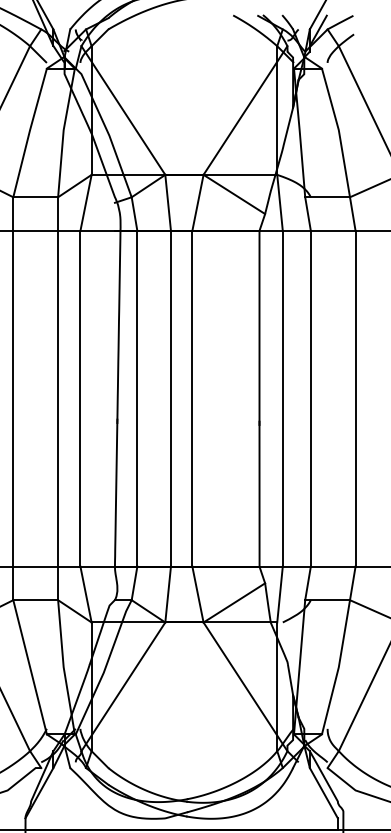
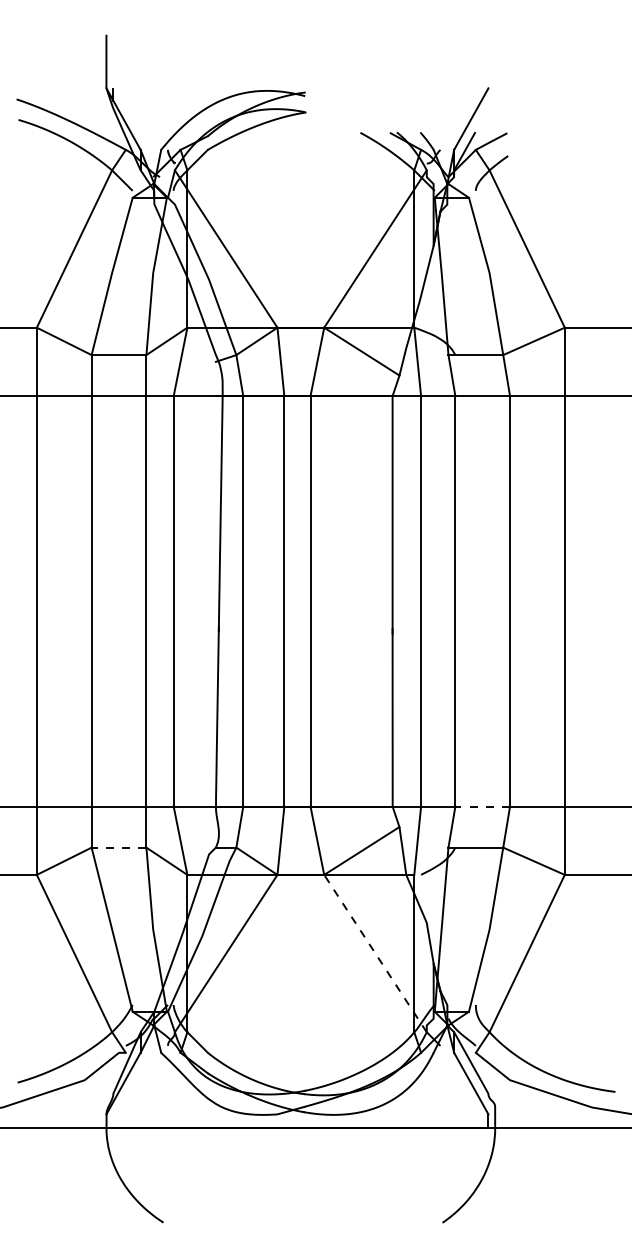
line: (333, 566) -> (482, 806), solid -> dashed
line: (35, 600) -> (118, 847), solid -> dashed
line: (245, 686) -> (375, 953), solid -> dashed

